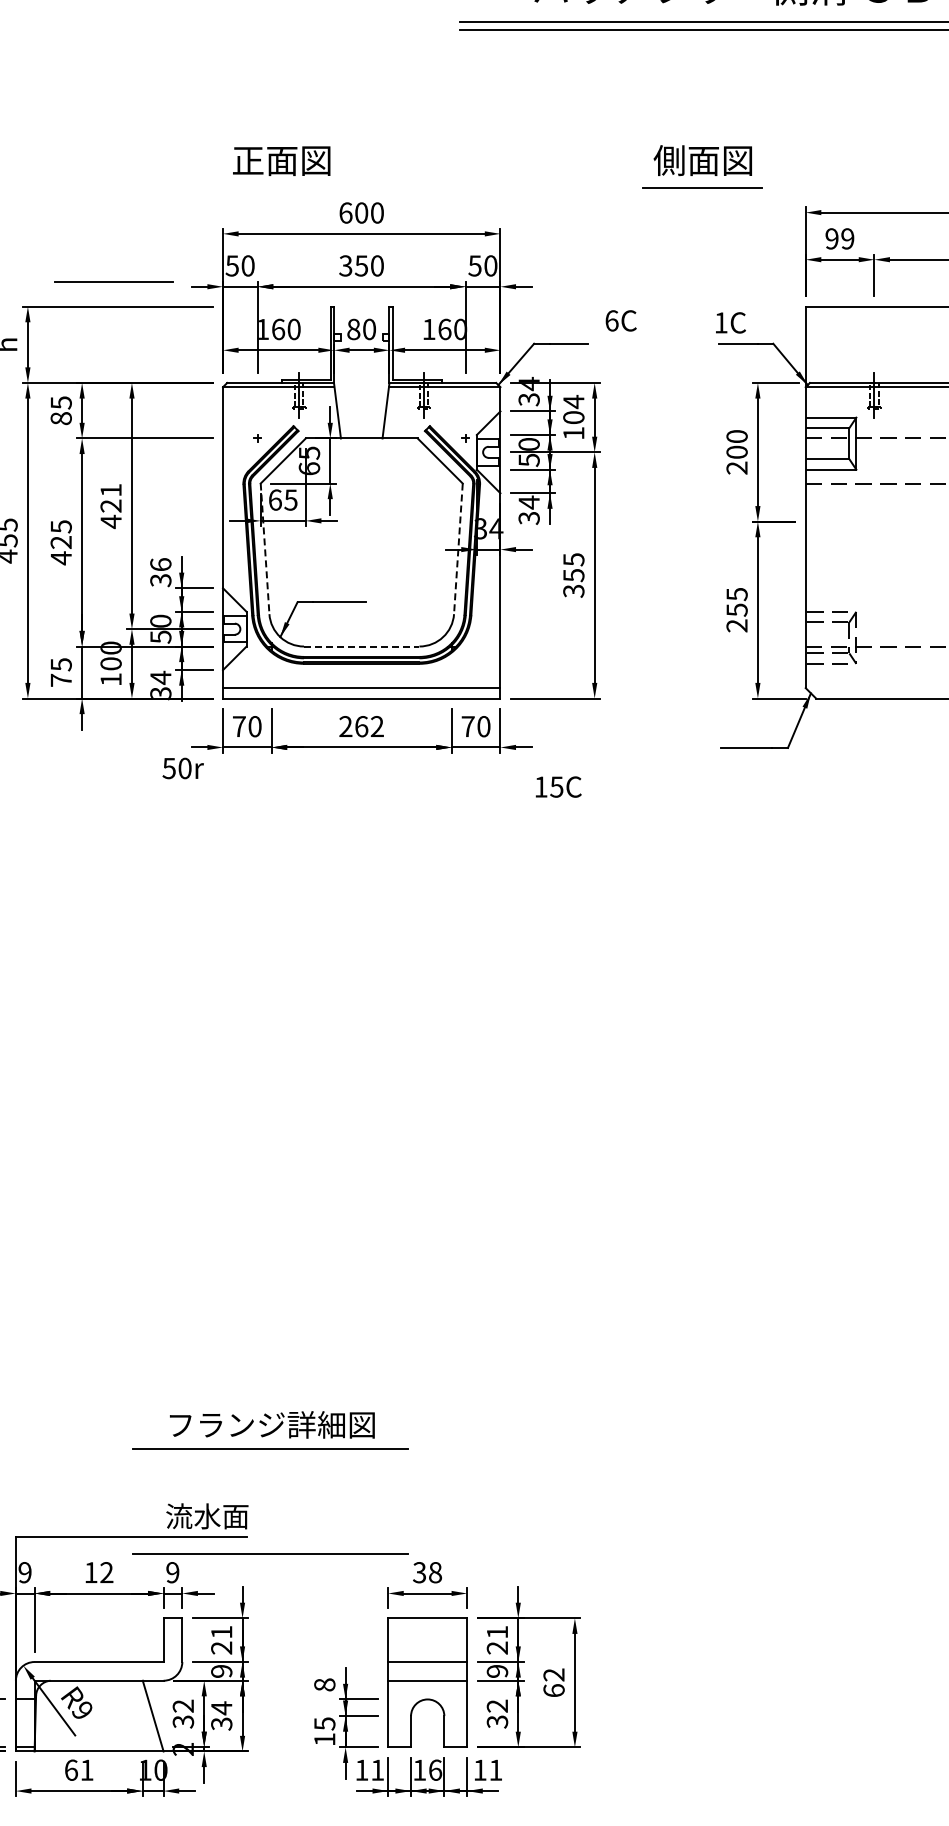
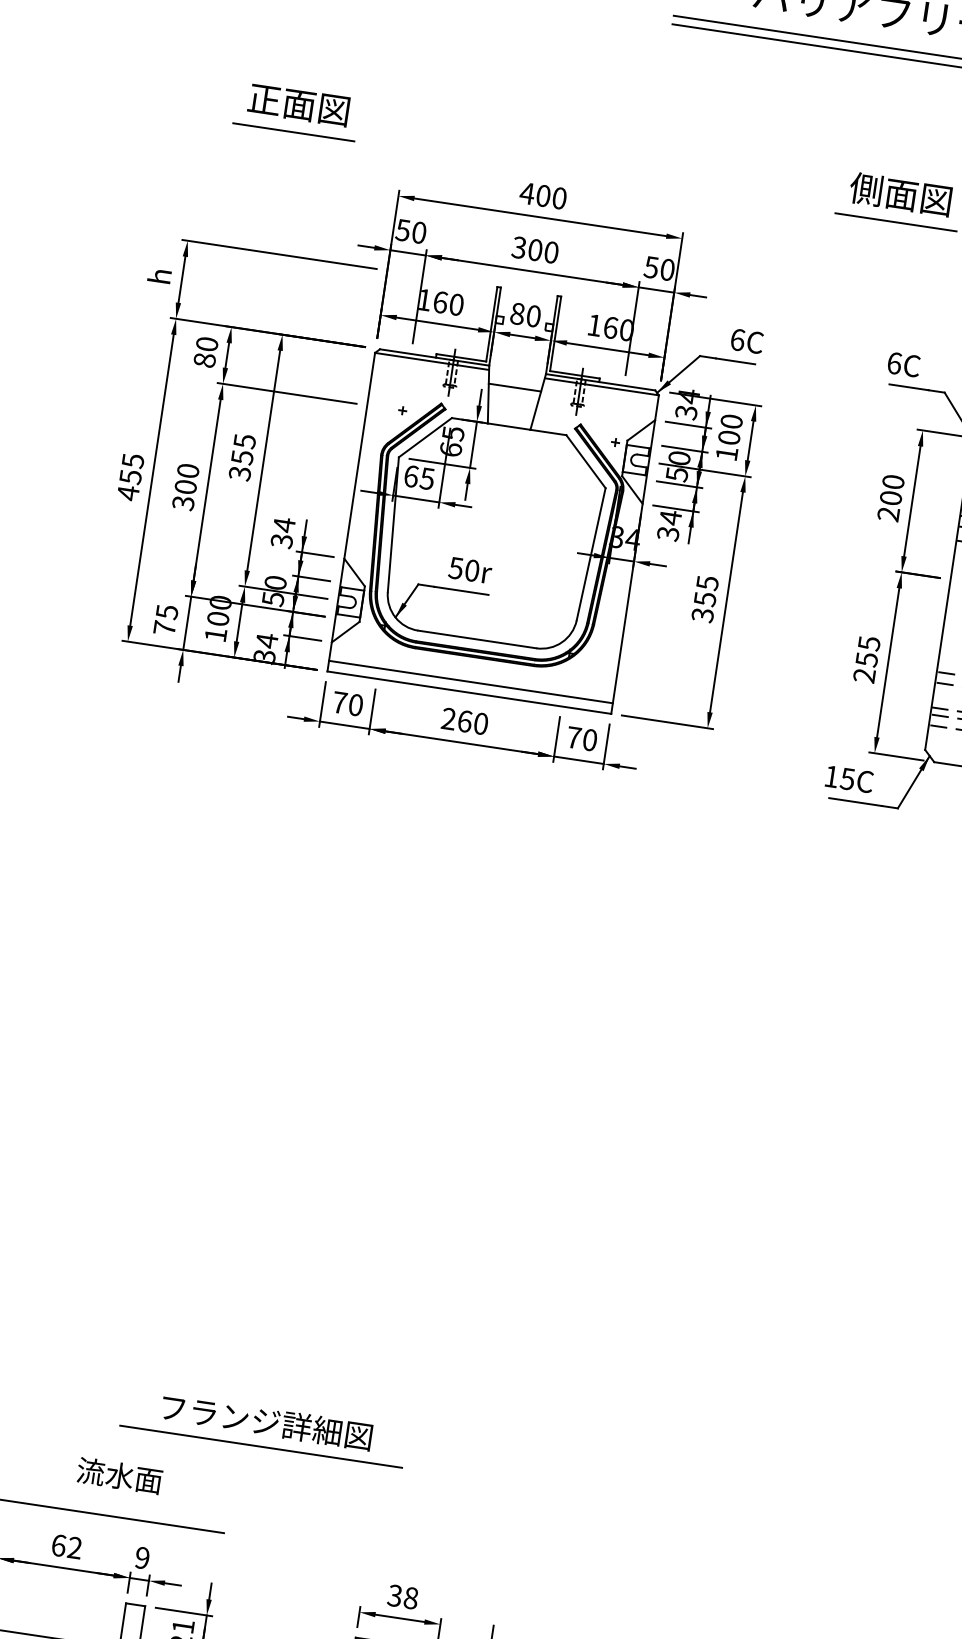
text: (281, 160) -> (298, 104), moved
text: (345, 212) -> (527, 192), 600 -> 400
text: (361, 265) -> (535, 249), 350 -> 300
line: (113, 281) -> (293, 131), moved
text: (620, 320) -> (746, 340), moved
text: (721, 322) -> (894, 362), 1C -> 6C
line: (361, 400) -> (514, 387), added
text: (573, 401) -> (731, 421), 104 -> 100
text: (60, 402) -> (206, 343), 85 -> 80
text: (110, 506) -> (241, 457), 421 -> 355
text: (60, 542) -> (185, 487), 425 -> 300
line: (265, 549) -> (393, 525), dashed -> solid
line: (458, 549) -> (591, 555), dashed -> solid
text: (160, 564) -> (283, 524), 36 -> 34
line: (361, 646) -> (477, 639), dashed -> solid
text: (376, 726) -> (480, 723), 262 -> 260
text: (182, 768) -> (469, 570), moved
text: (558, 786) -> (849, 778), moved
text: (207, 1516) -> (119, 1476), moved
line: (270, 1553) -> (245, 1553), removed
text: (91, 1572) -> (59, 1545), 12 -> 62

